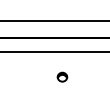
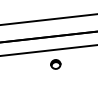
part: (62, 76) -> (55, 63), moved

